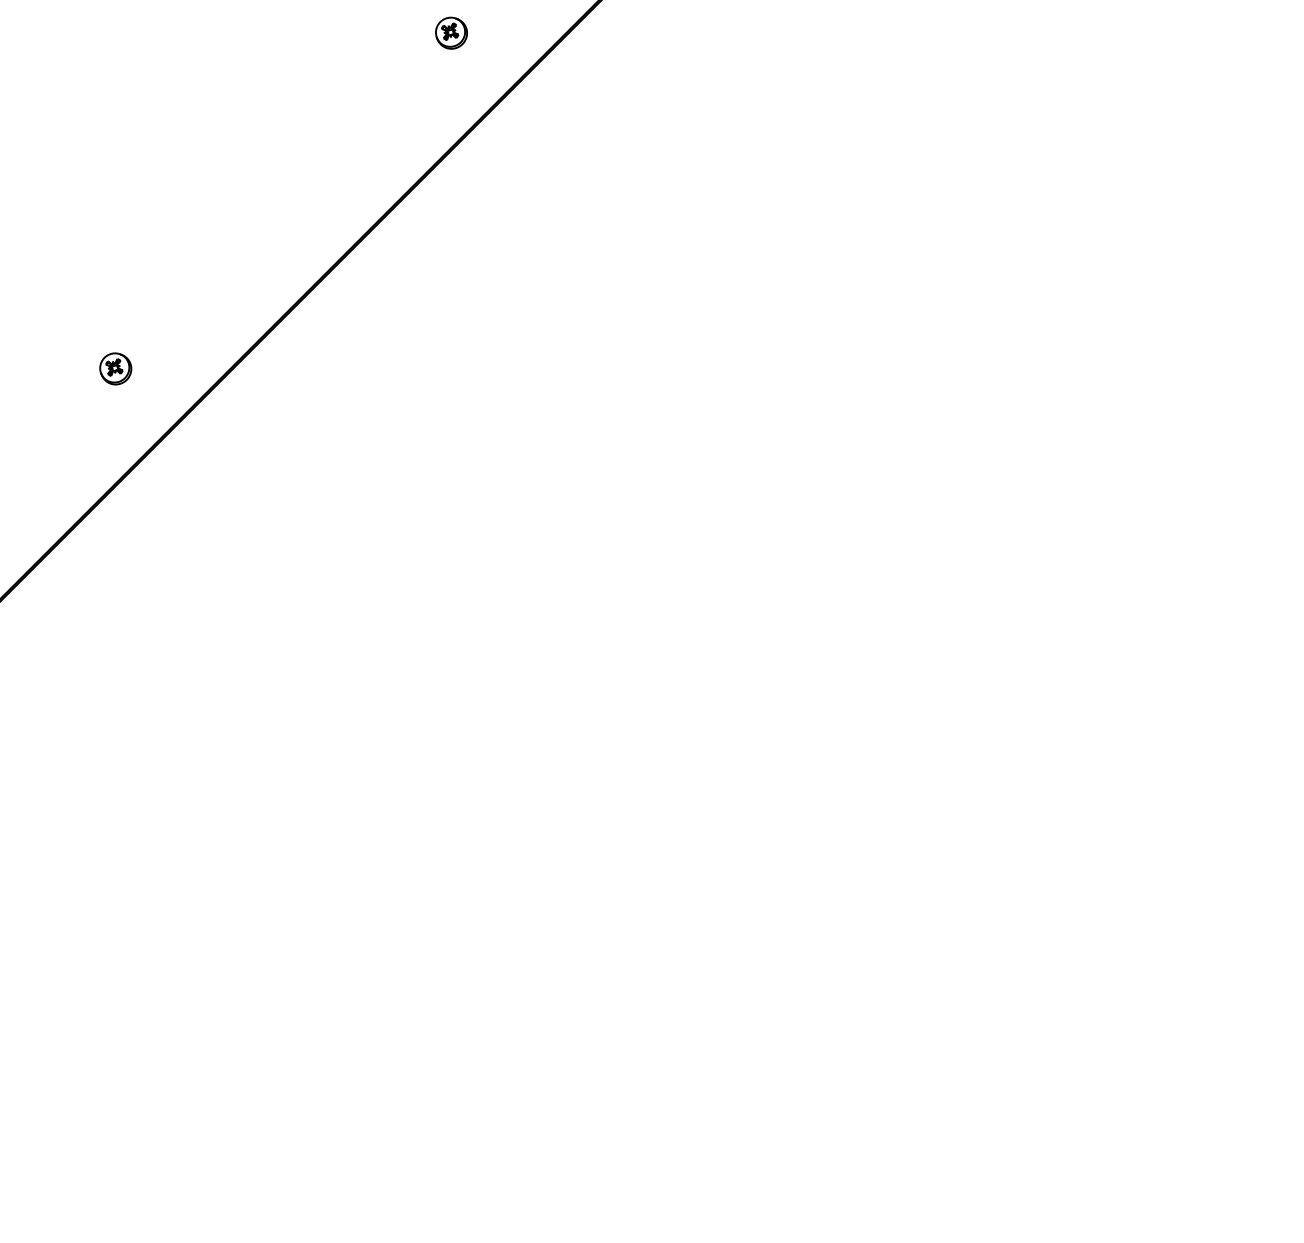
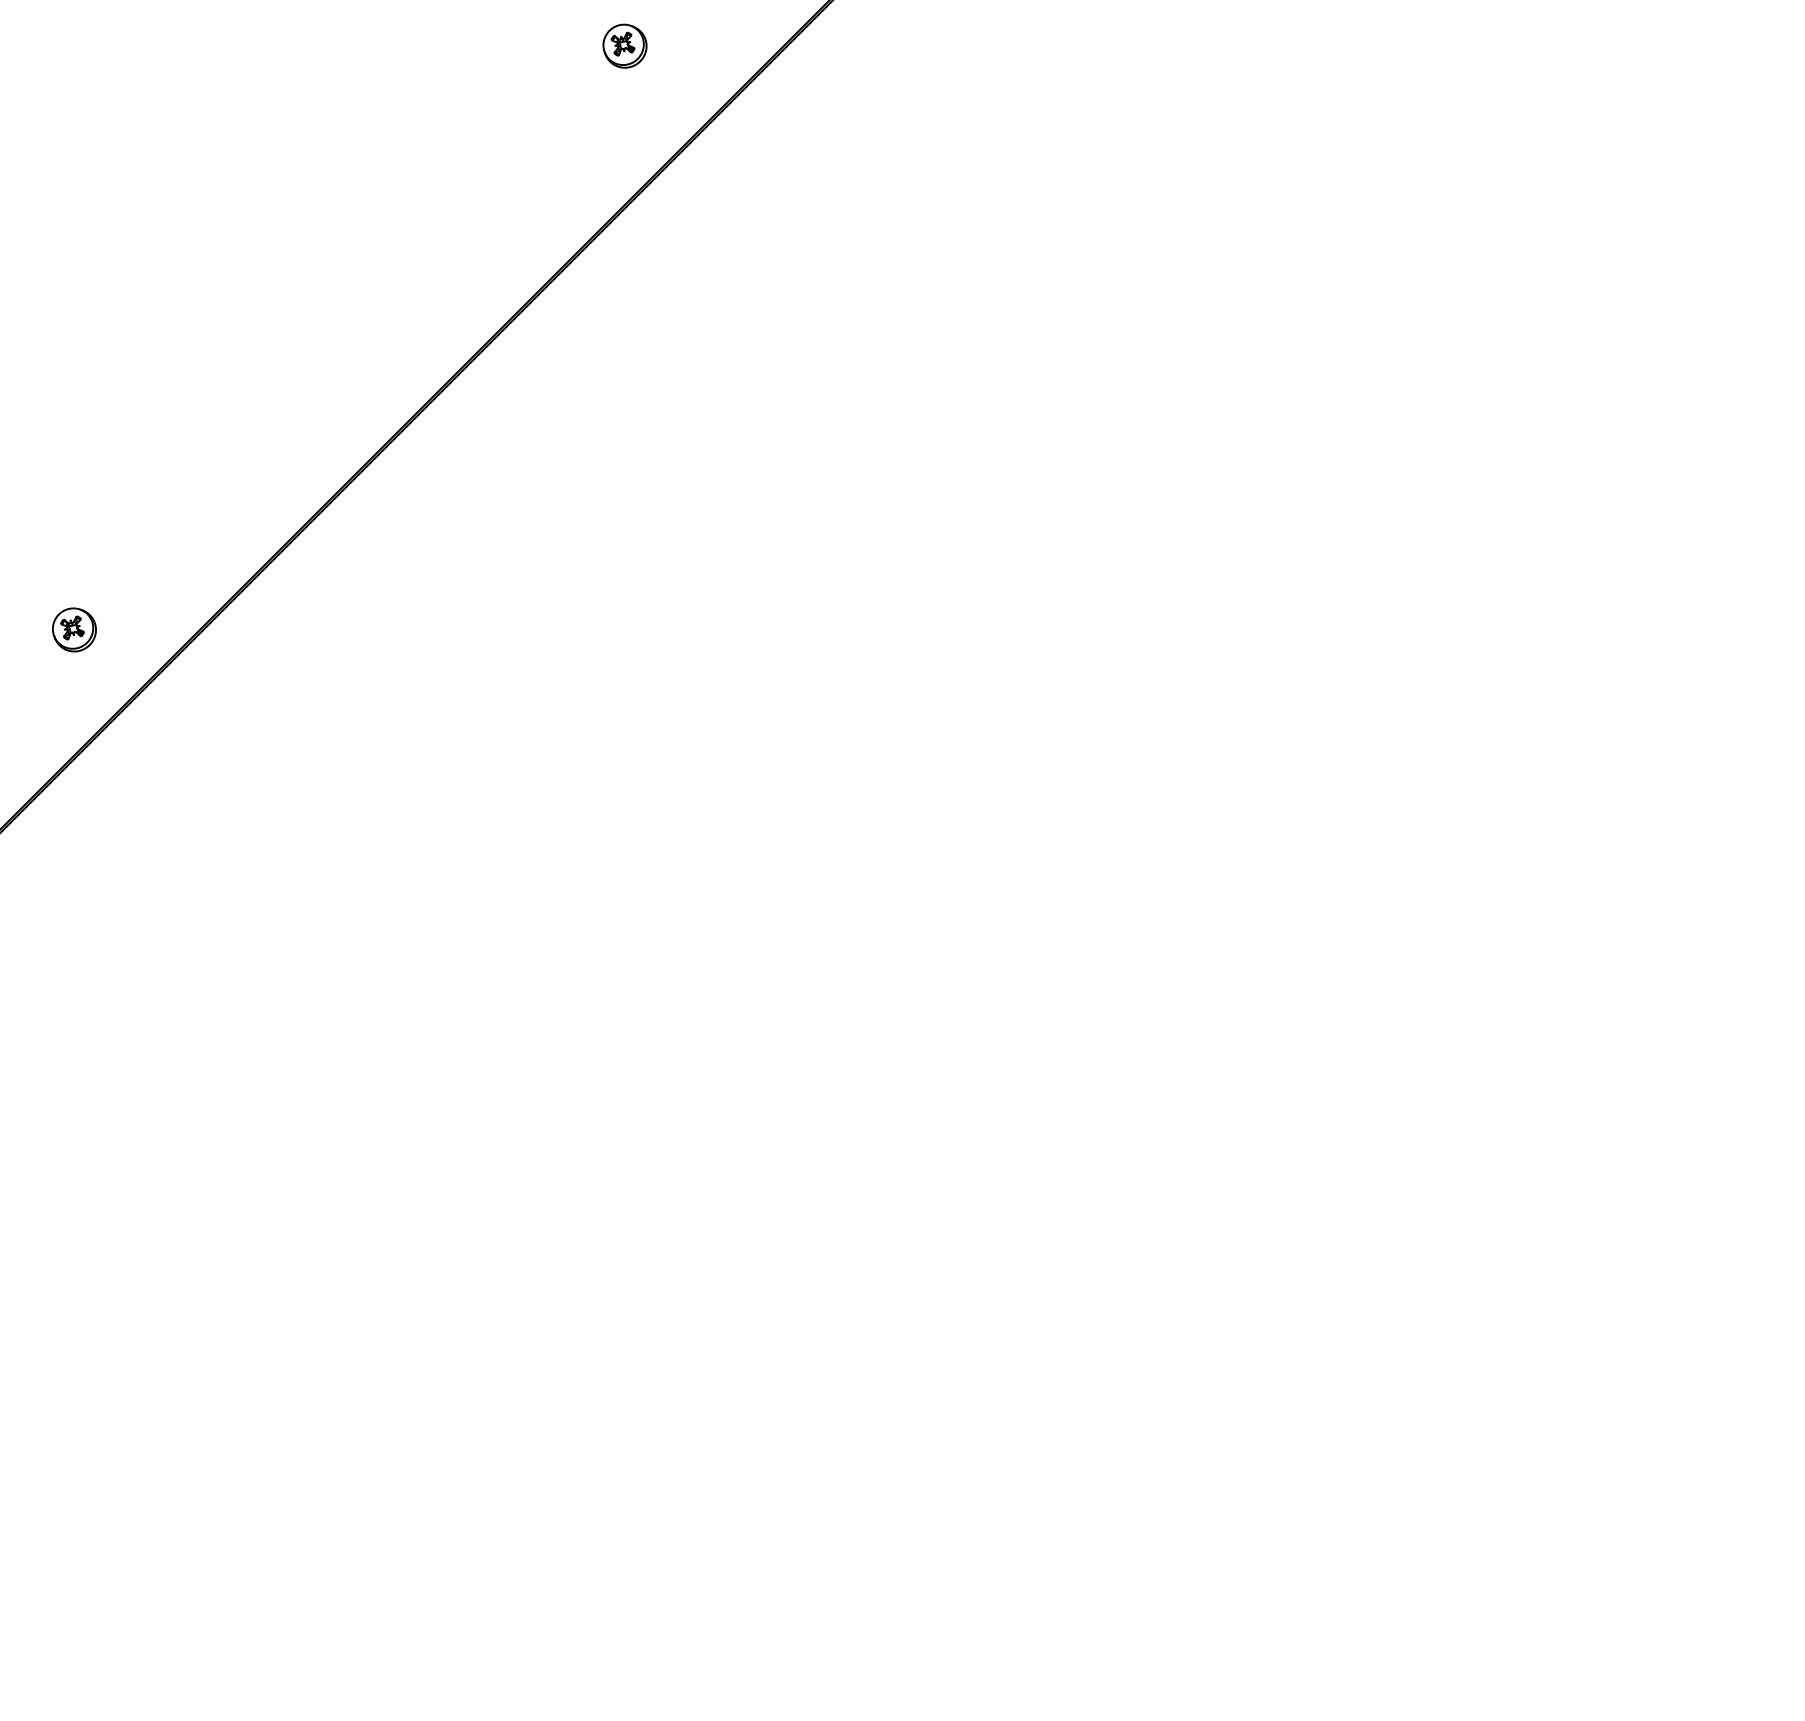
part: (115, 368) -> (74, 629), moved

